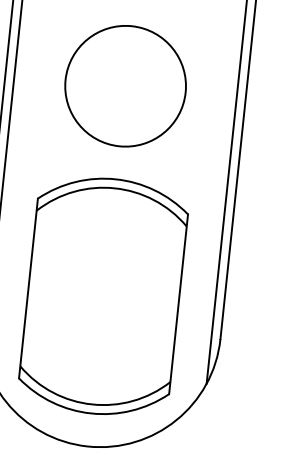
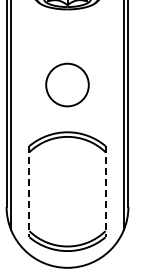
circle: (125, 85) -> (67, 84), size x0.7
line: (28, 288) -> (29, 191), solid -> dashed
line: (178, 303) -> (105, 191), solid -> dashed

